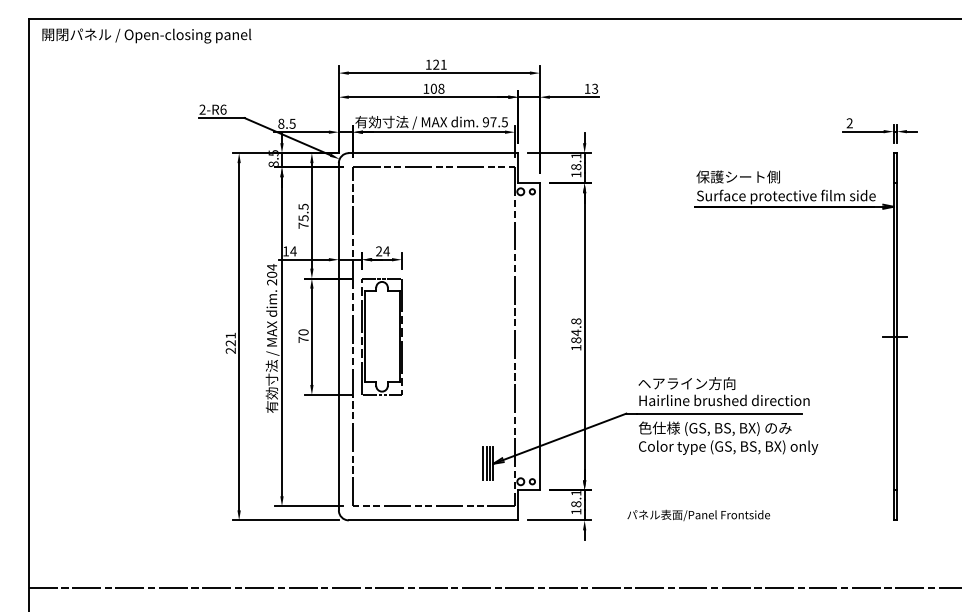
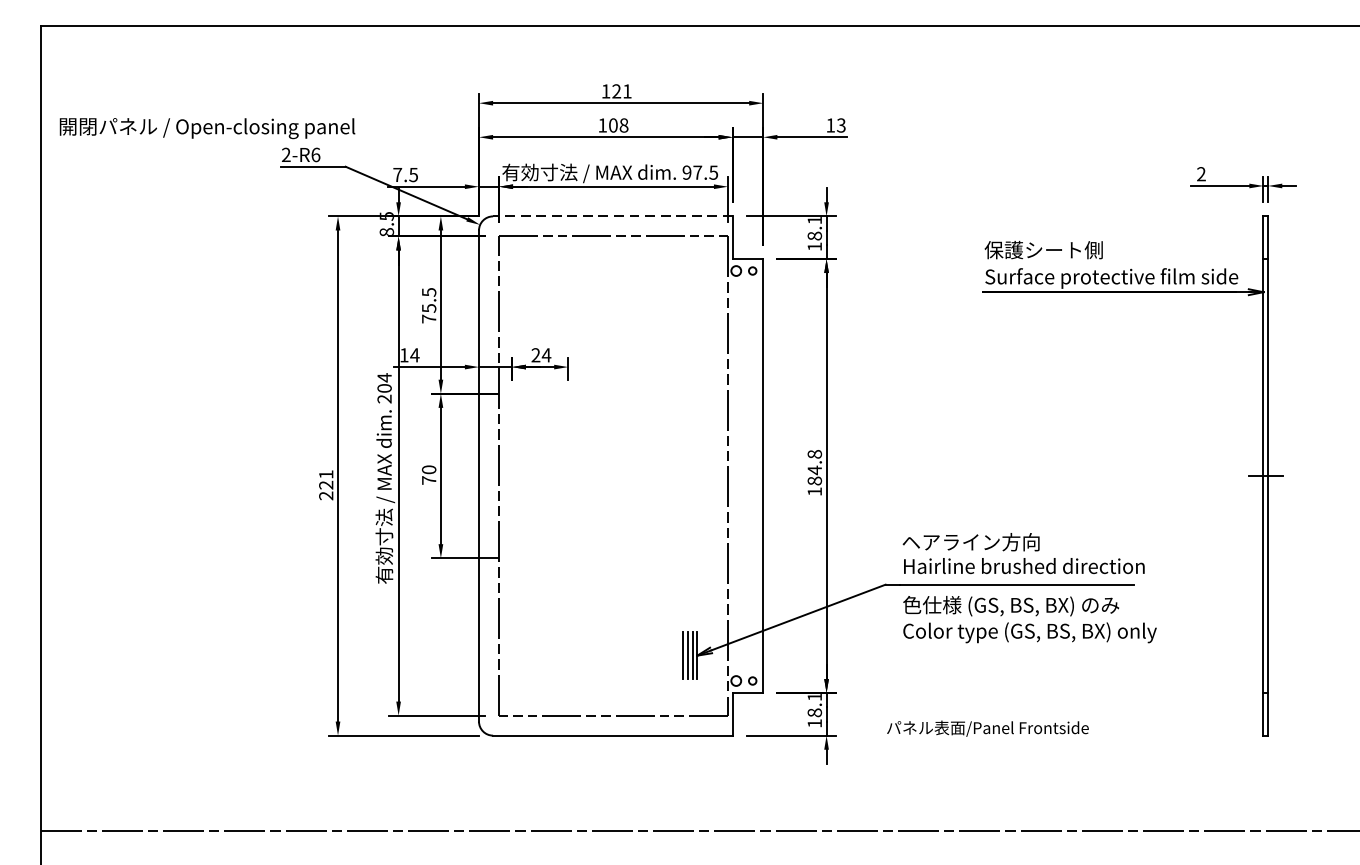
text: (146, 35) -> (207, 127), moved
text: (281, 123) -> (397, 174), 8.5 -> 7.5
line: (433, 153) -> (612, 216), solid -> dashed
part: (381, 336) -> (539, 475), removed

